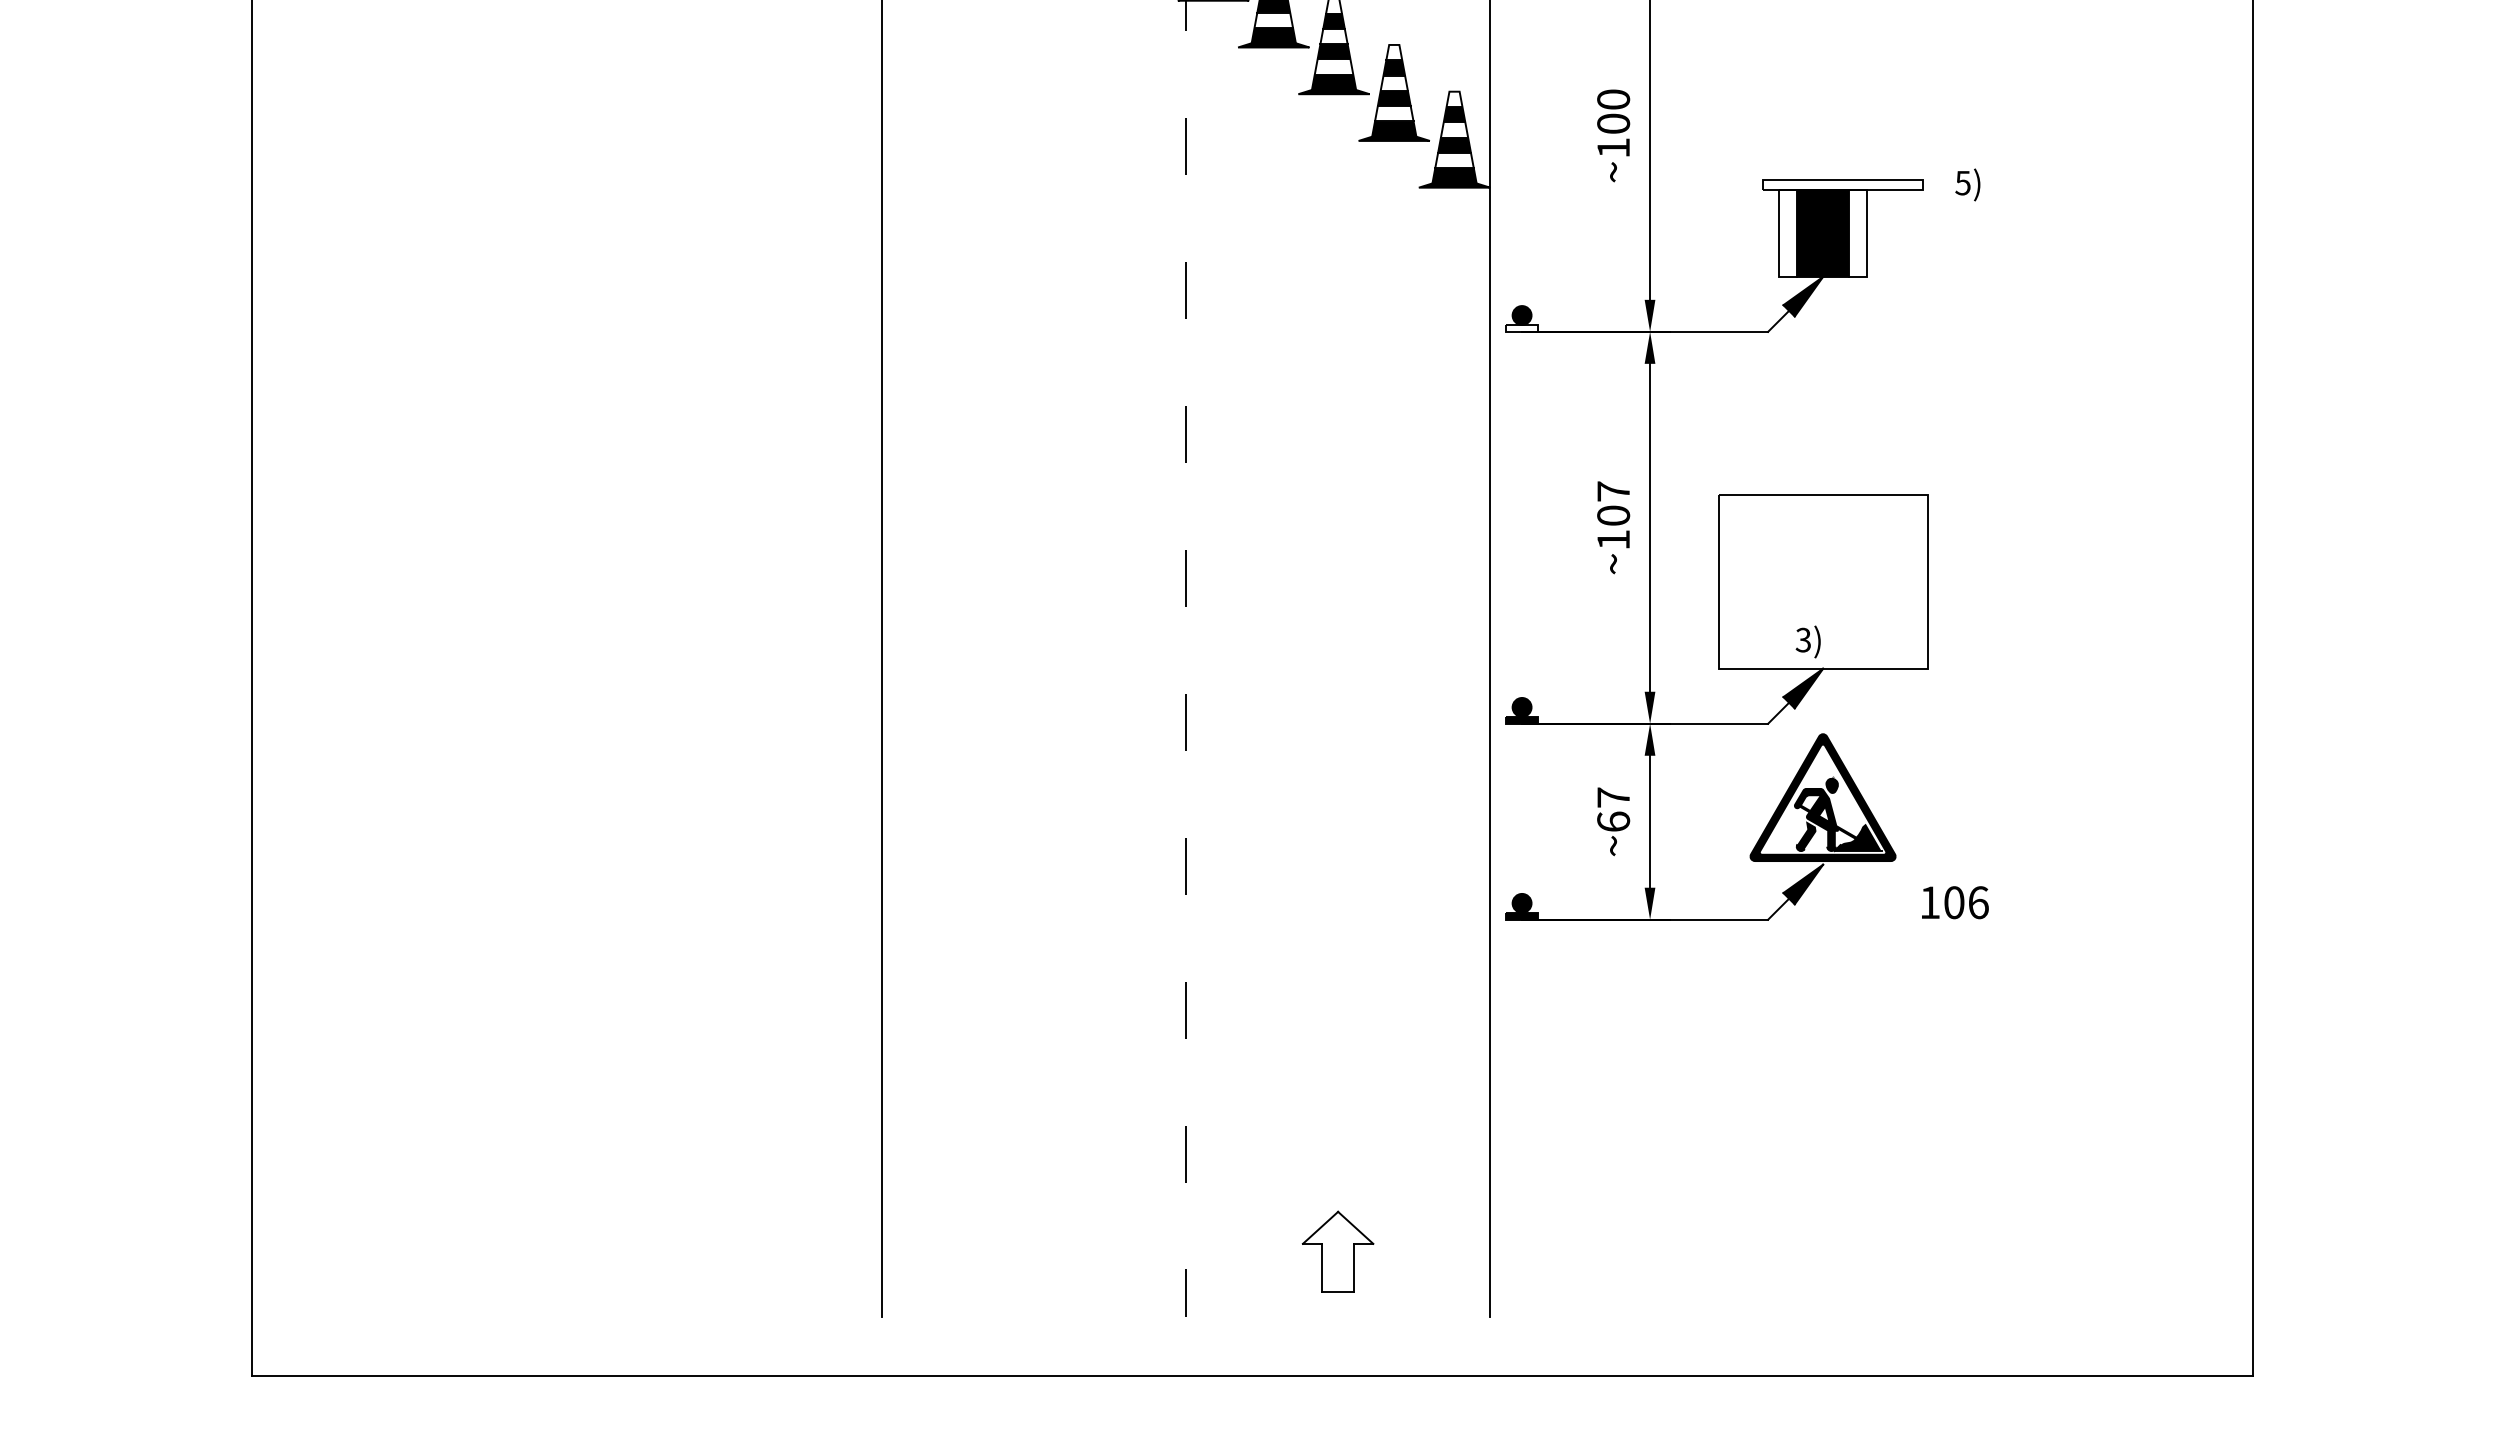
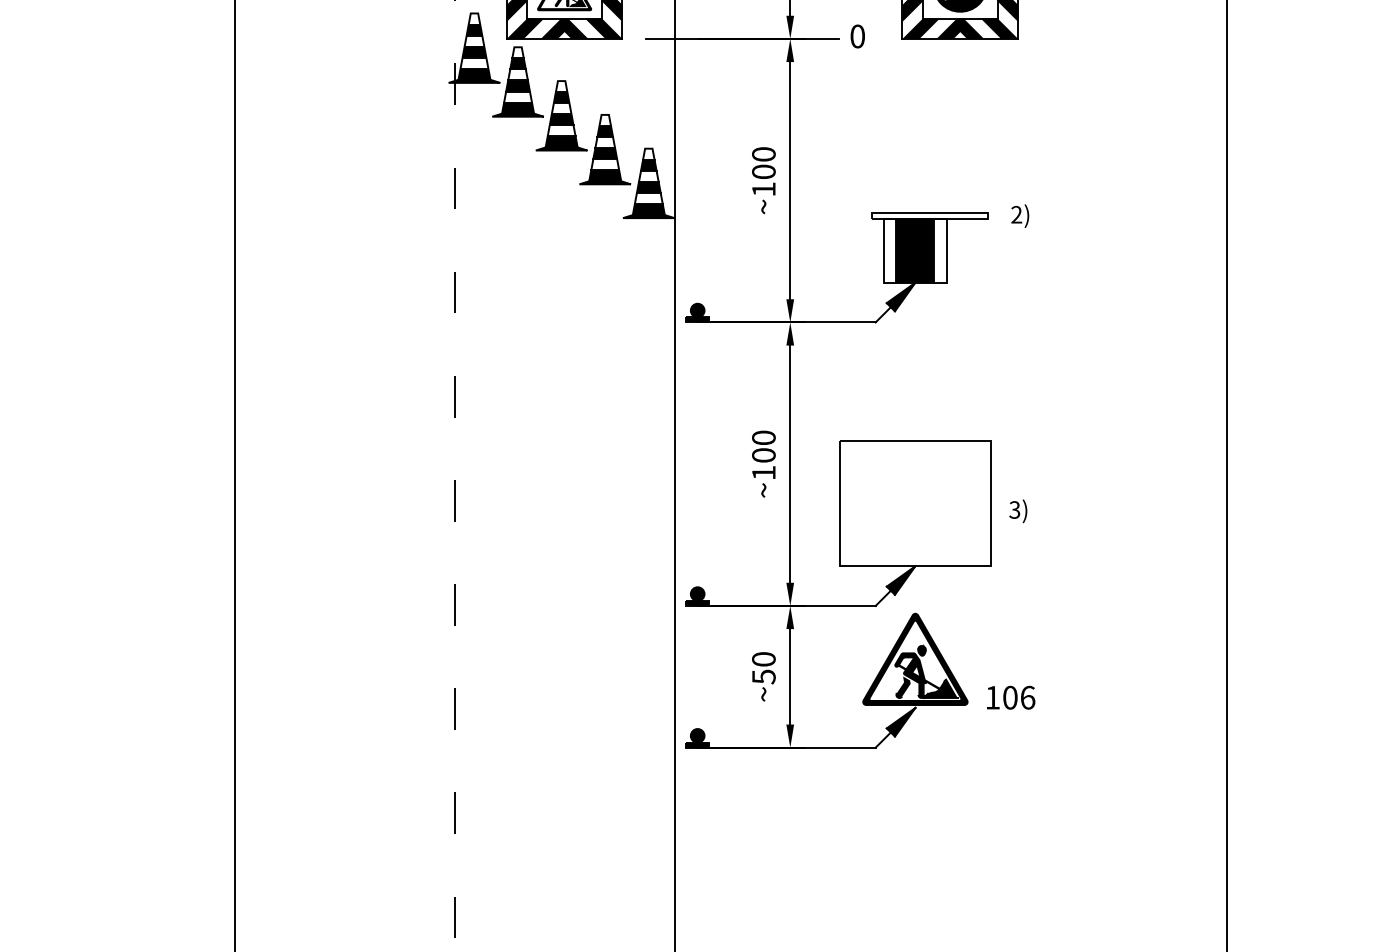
text: (1962, 182) -> (1016, 214), 5) -> 2)
fill: (1521, 328) -> (697, 320), added
text: (1613, 491) -> (763, 437), ~107 -> ~100
text: (1807, 641) -> (1017, 510), moved
text: (1613, 809) -> (763, 667), ~67 -> ~50
text: (1955, 902) -> (1011, 697), moved

